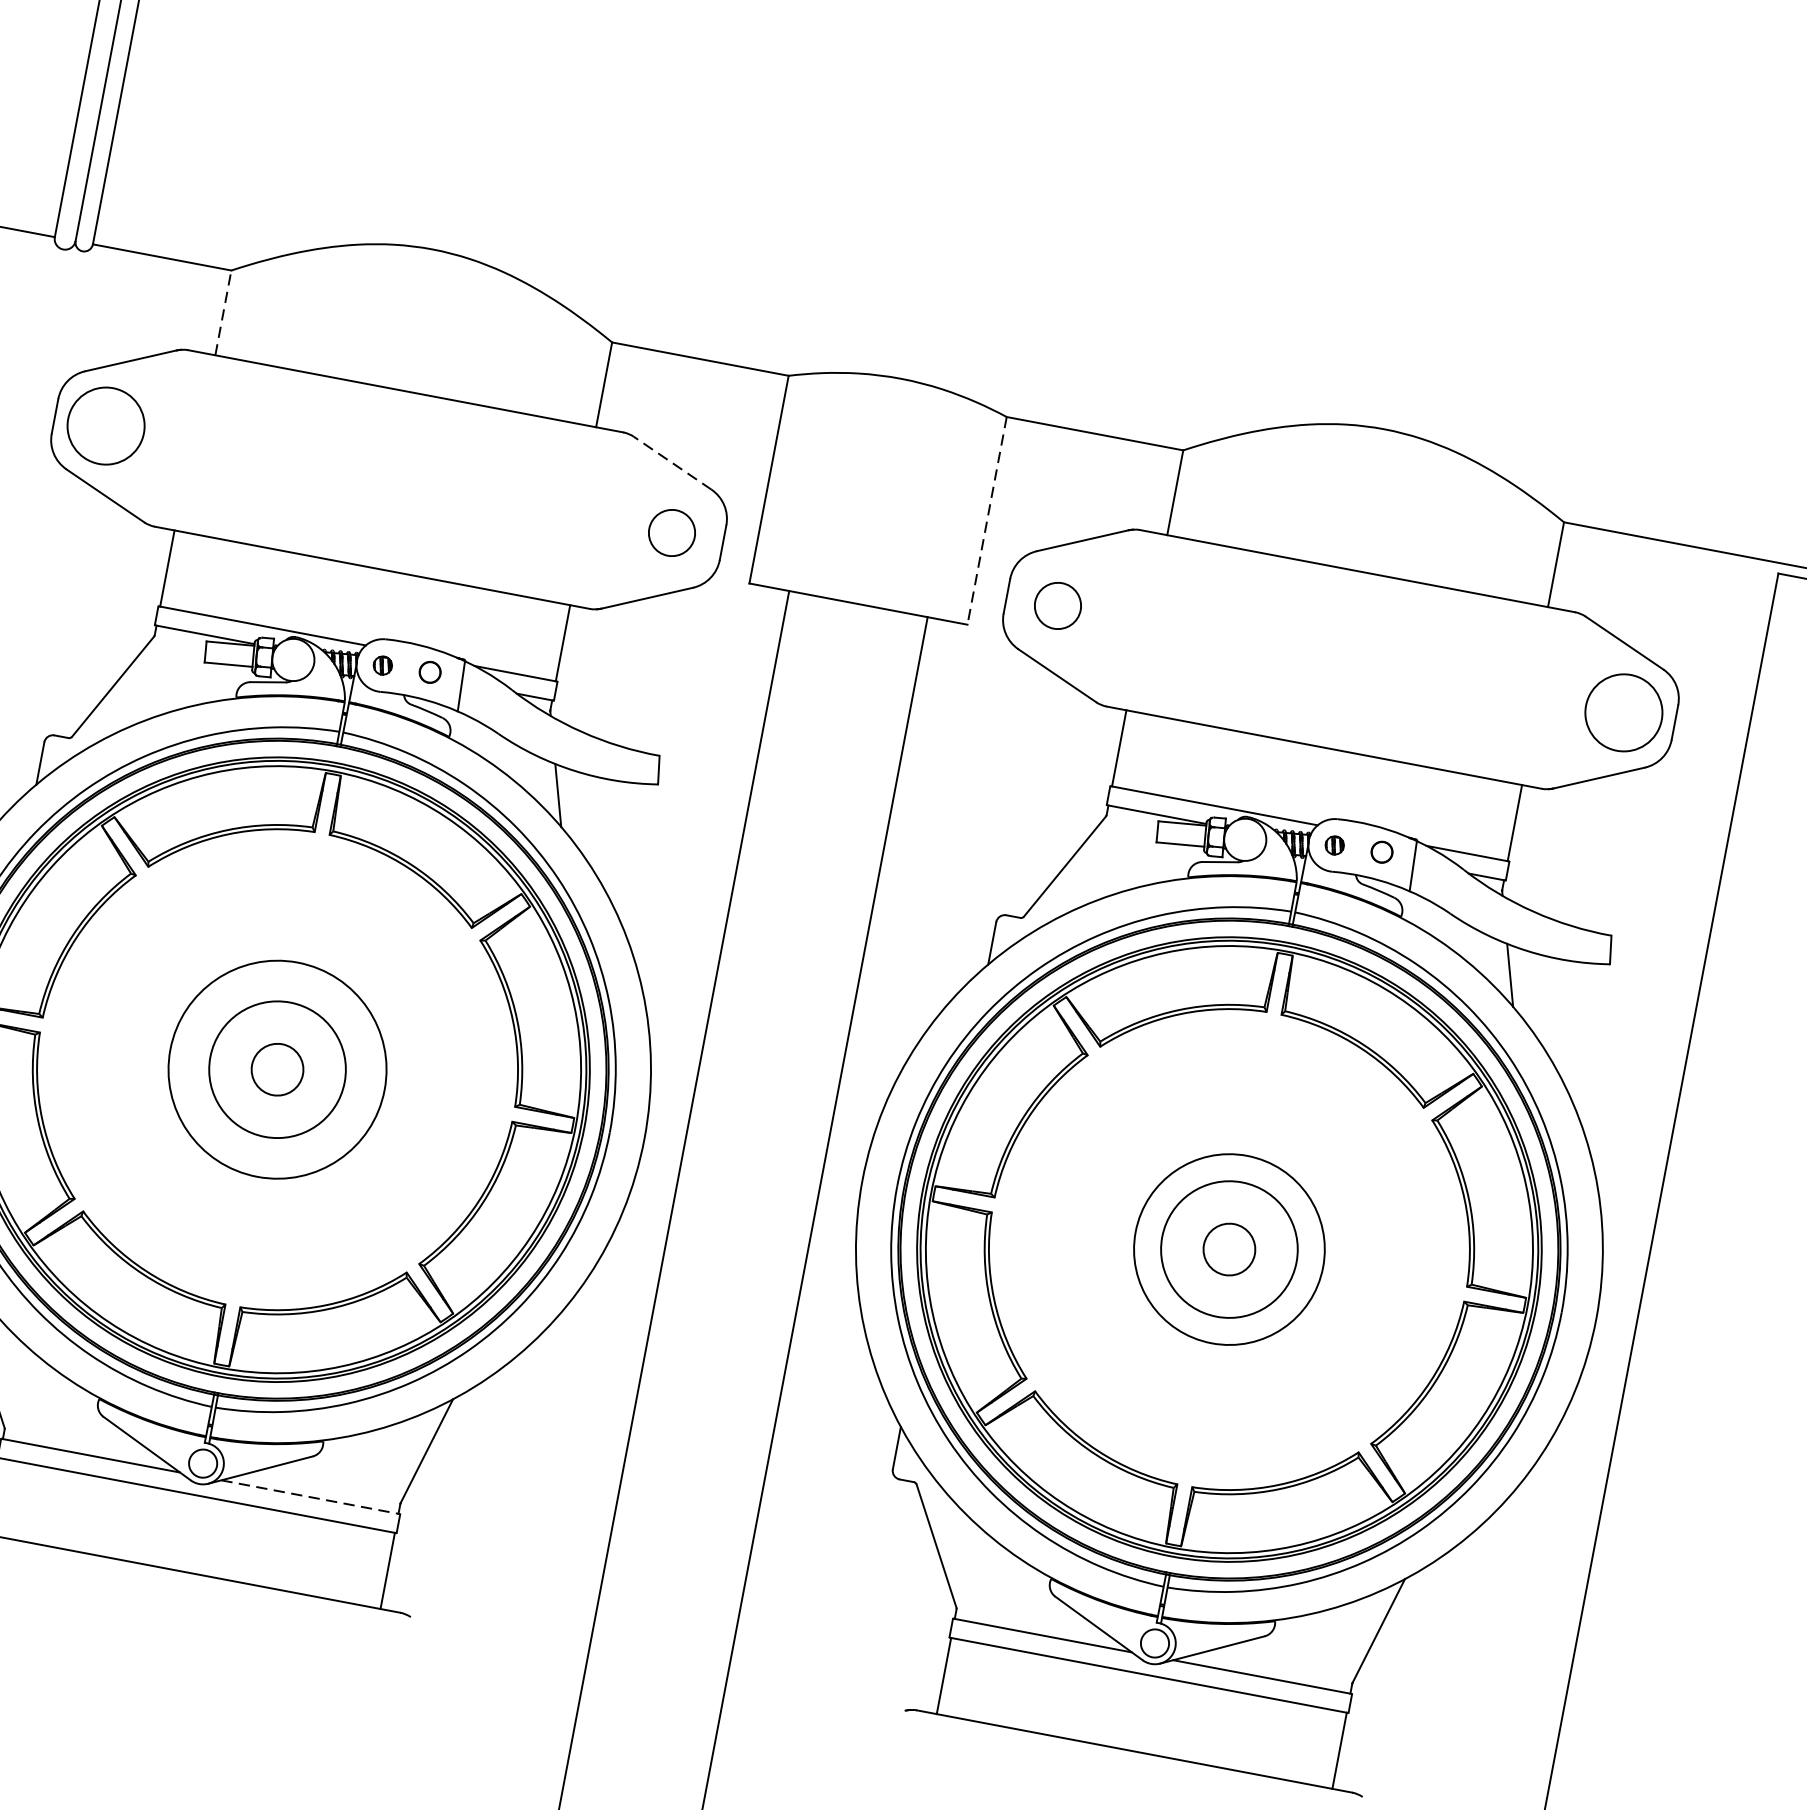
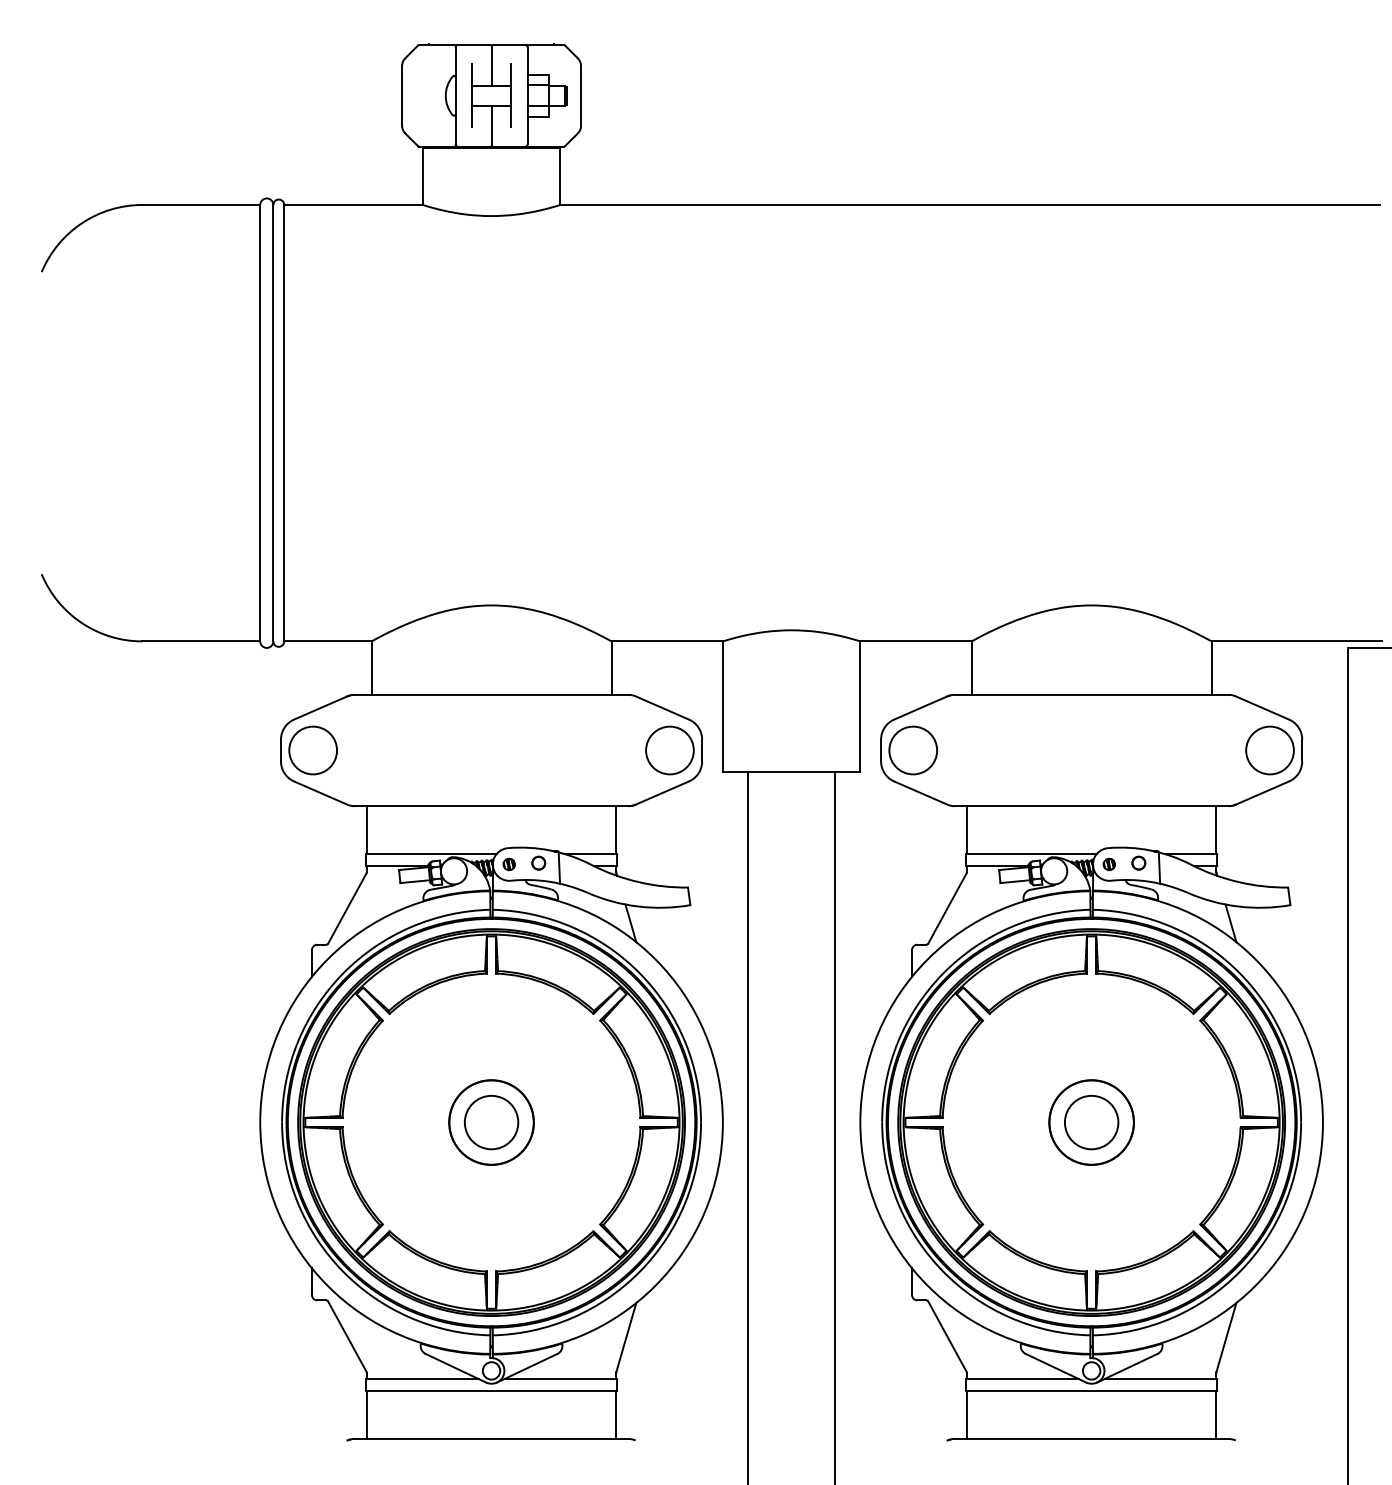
line: (223, 313) -> (371, 668), dashed -> solid
line: (671, 462) -> (661, 707), dashed -> solid
line: (987, 521) -> (860, 707), dashed -> solid
circle: (671, 532) -> (669, 750), size x1.67
circle: (1058, 605) -> (913, 750), size x1.67
circle: (277, 1069) -> (491, 1122), size x0.62
circle: (277, 1069) -> (491, 1122), size x1.67
circle: (1229, 1249) -> (1091, 1122), size x0.71
circle: (1229, 1249) -> (1091, 1122), size x1.67
line: (311, 1496) -> (561, 1378), dashed -> solid

